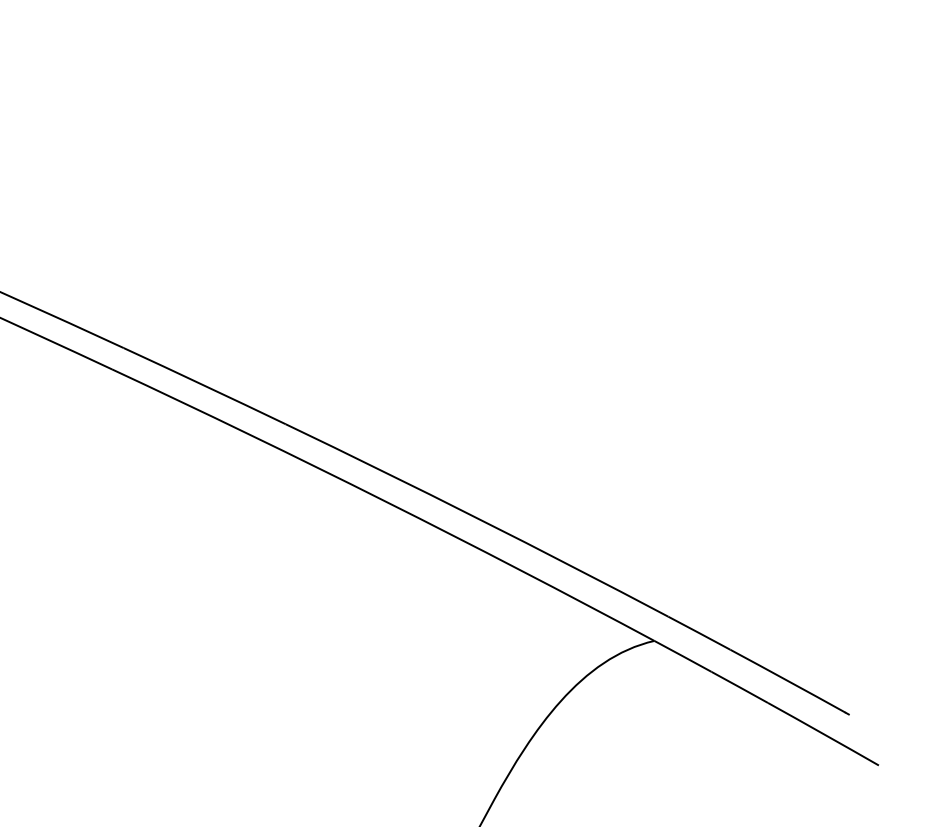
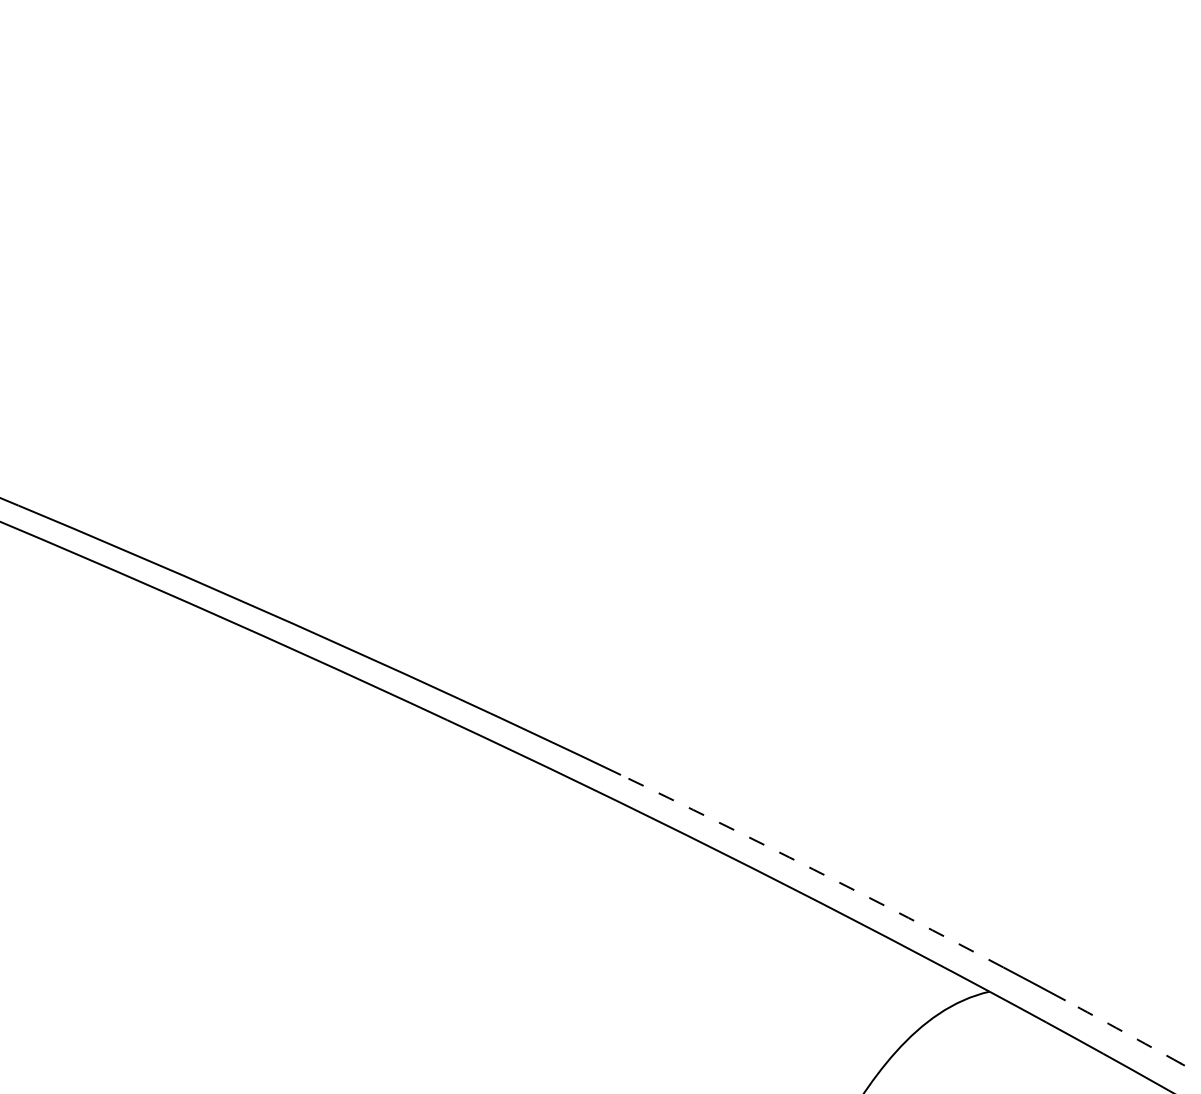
arc: (478, 518) -> (813, 869), solid -> dashed
arc: (788, 680) -> (1123, 1031), solid -> dashed

